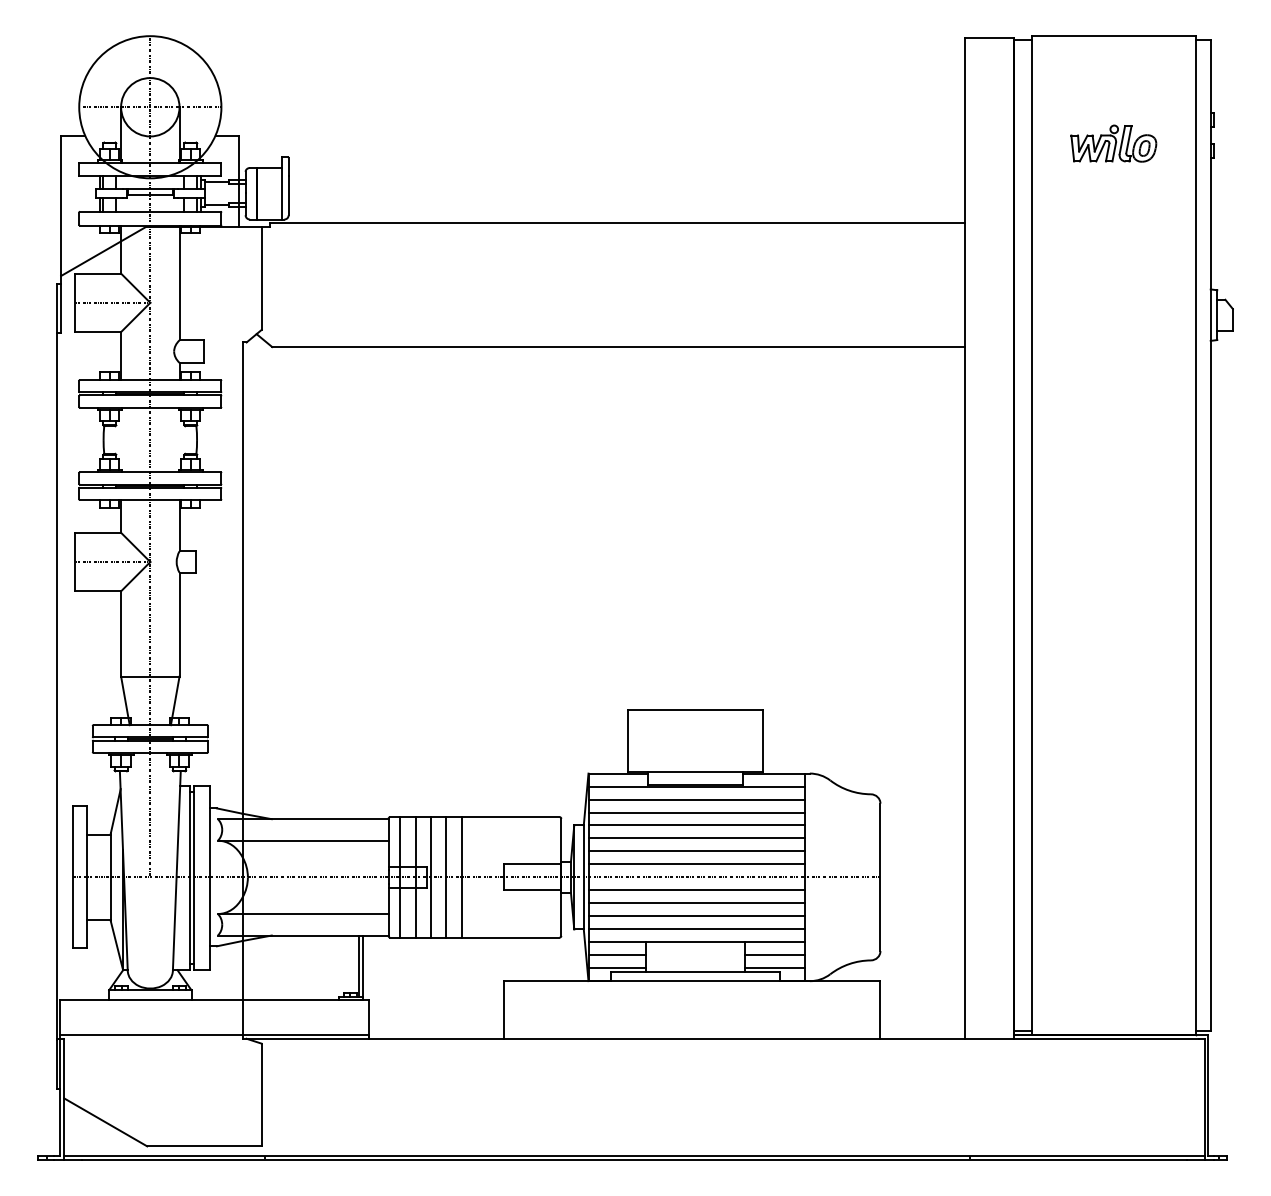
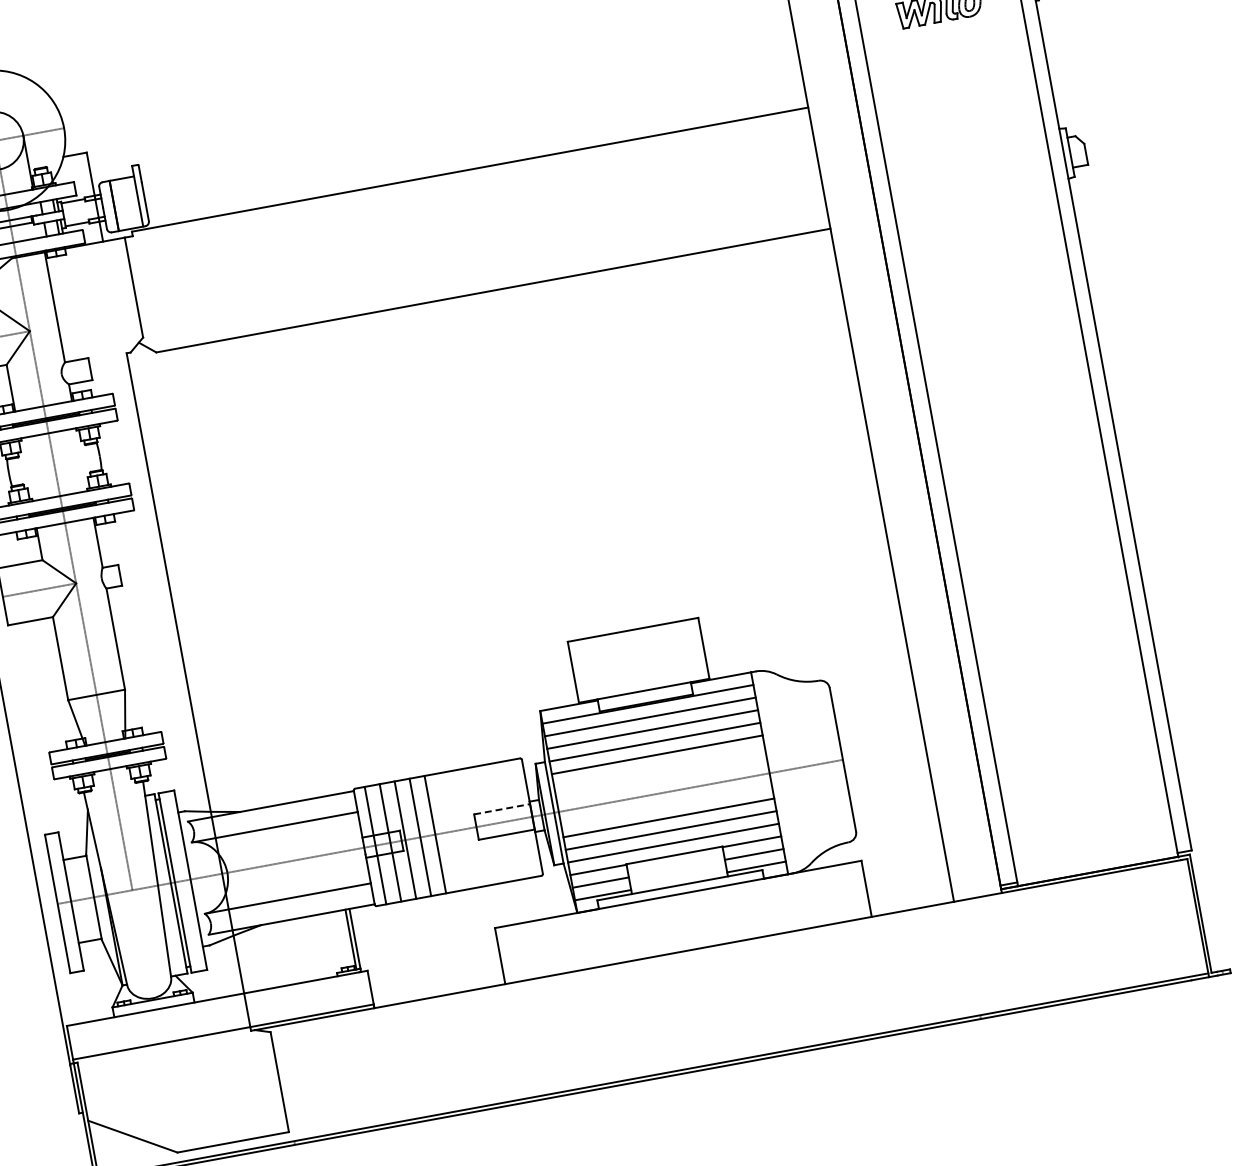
line: (696, 851) -> (659, 767), removed
line: (532, 864) -> (502, 809), solid -> dashed
line: (696, 864) -> (661, 780), removed
line: (696, 890) -> (666, 805), removed

